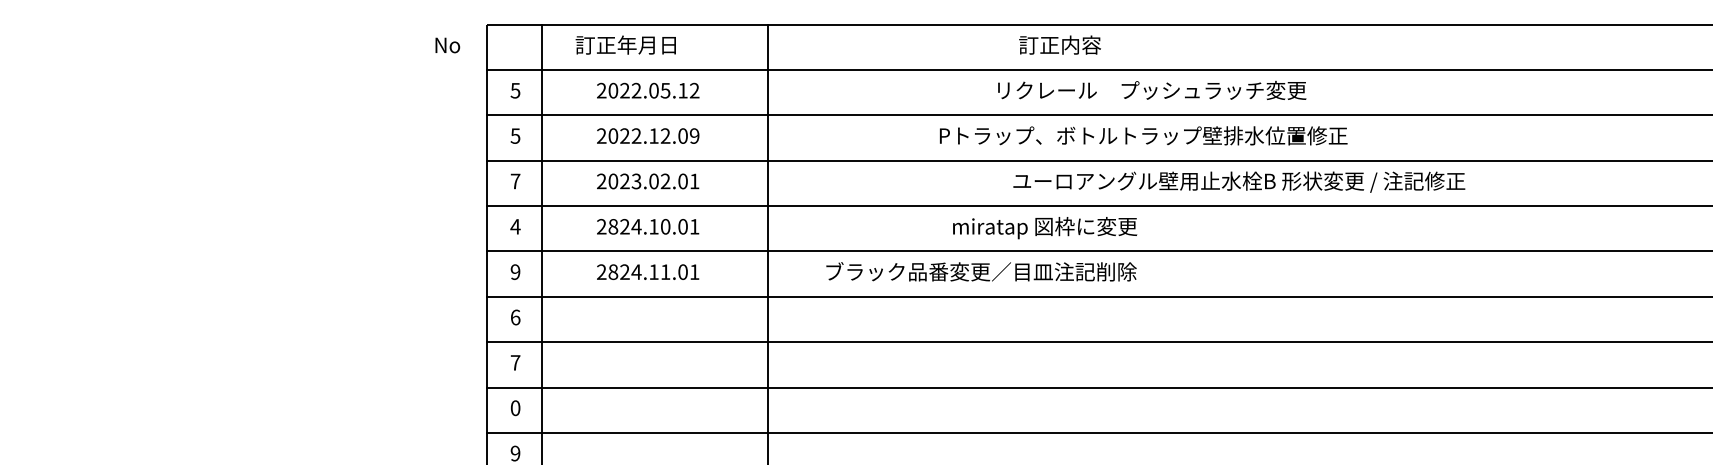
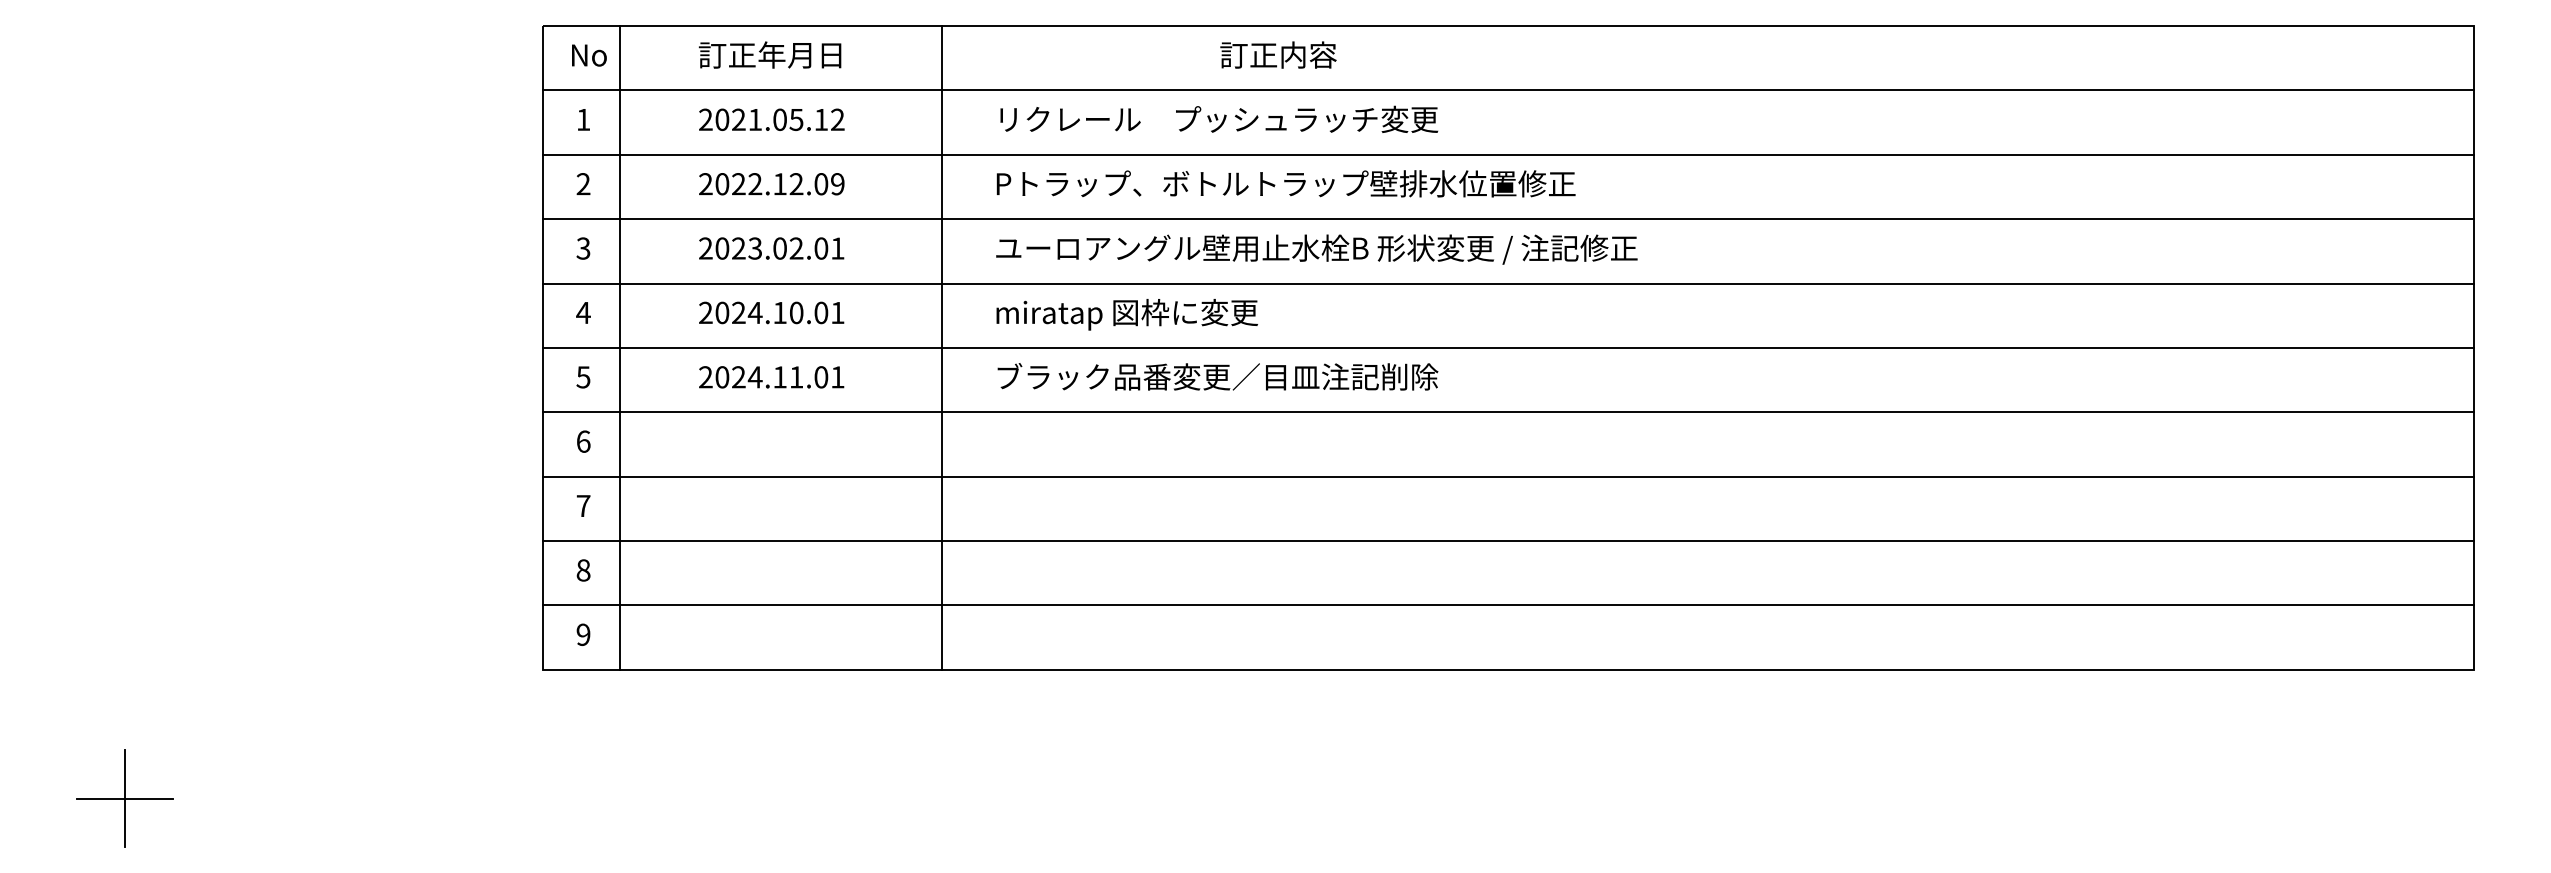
text: (625, 44) -> (769, 54), moved
text: (1060, 44) -> (1278, 54), moved
text: (447, 45) -> (589, 55), moved
text: (1152, 89) -> (1219, 118), moved
text: (515, 90) -> (583, 119), 5 -> 1
text: (636, 90) -> (755, 119), 2022.05.12 -> 2021.05.12
text: (1143, 135) -> (1285, 183), moved
text: (515, 136) -> (583, 184), 5 -> 2
text: (515, 181) -> (583, 248), 7 -> 3
text: (1239, 182) -> (1316, 249), moved
text: (613, 226) -> (722, 312), 2824.10.01 -> 2024.10.01
text: (1044, 227) -> (1126, 314), moved
text: (981, 271) -> (1217, 376), moved
text: (515, 272) -> (583, 377), 9 -> 5
text: (613, 272) -> (722, 377), 2824.11.01 -> 2024.11.01
text: (515, 408) -> (583, 570), 0 -> 8

